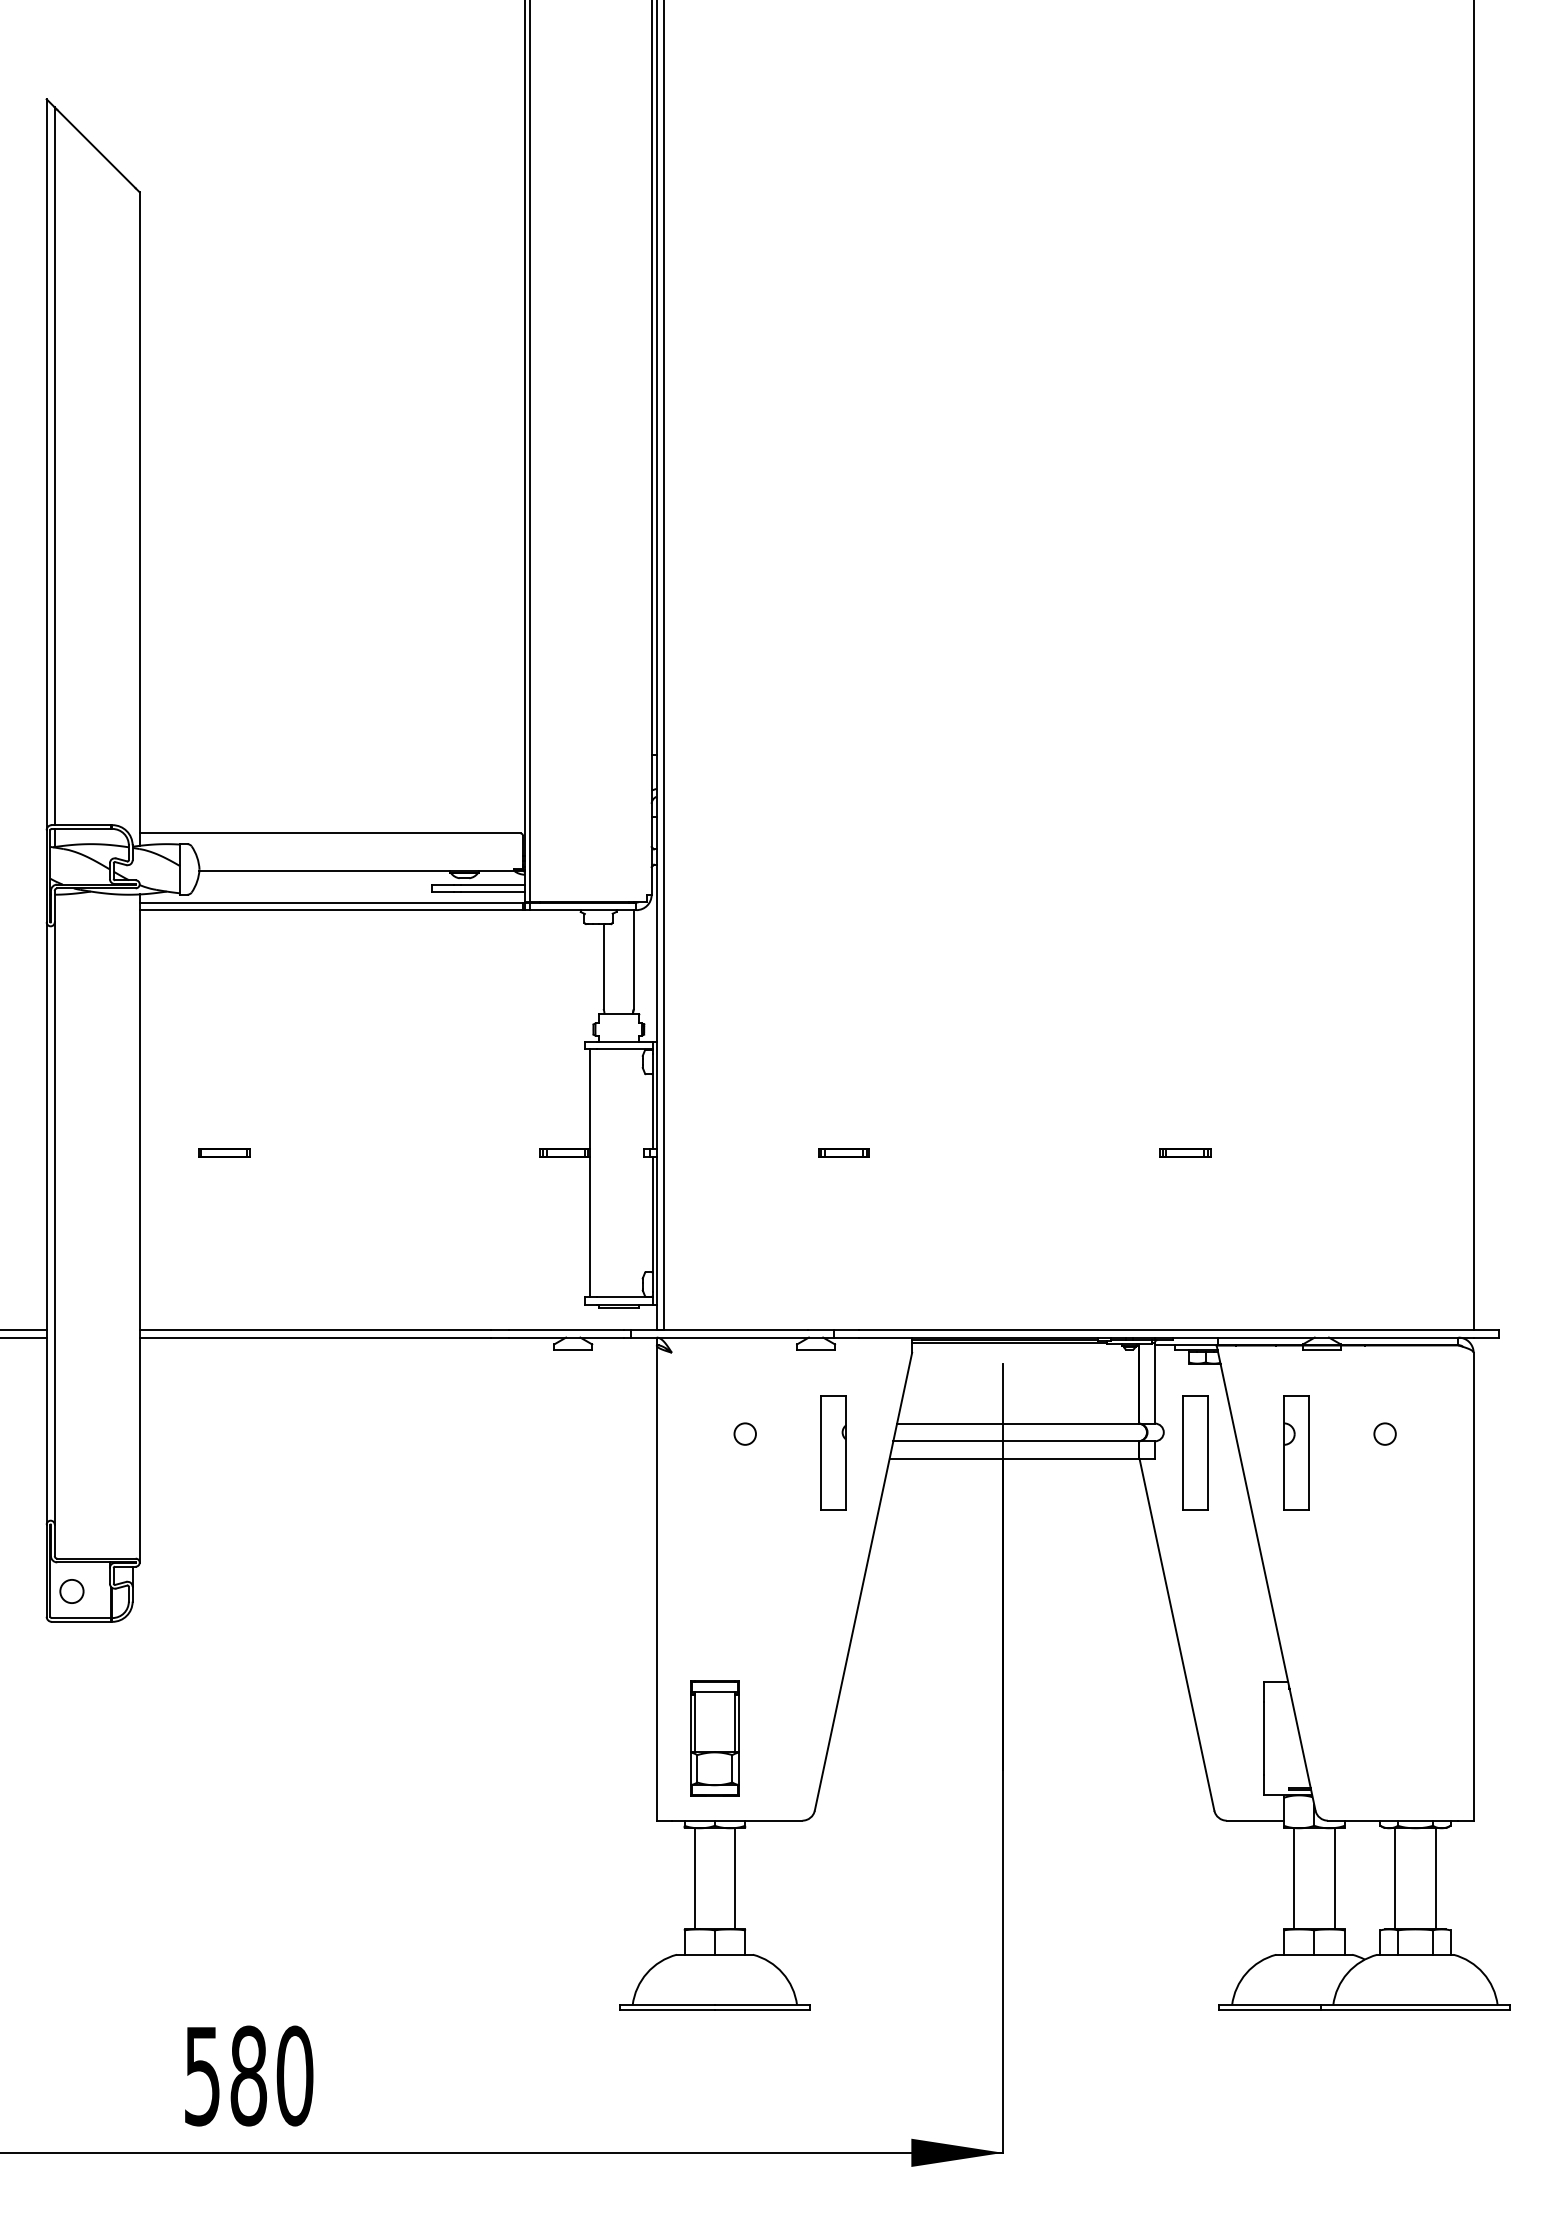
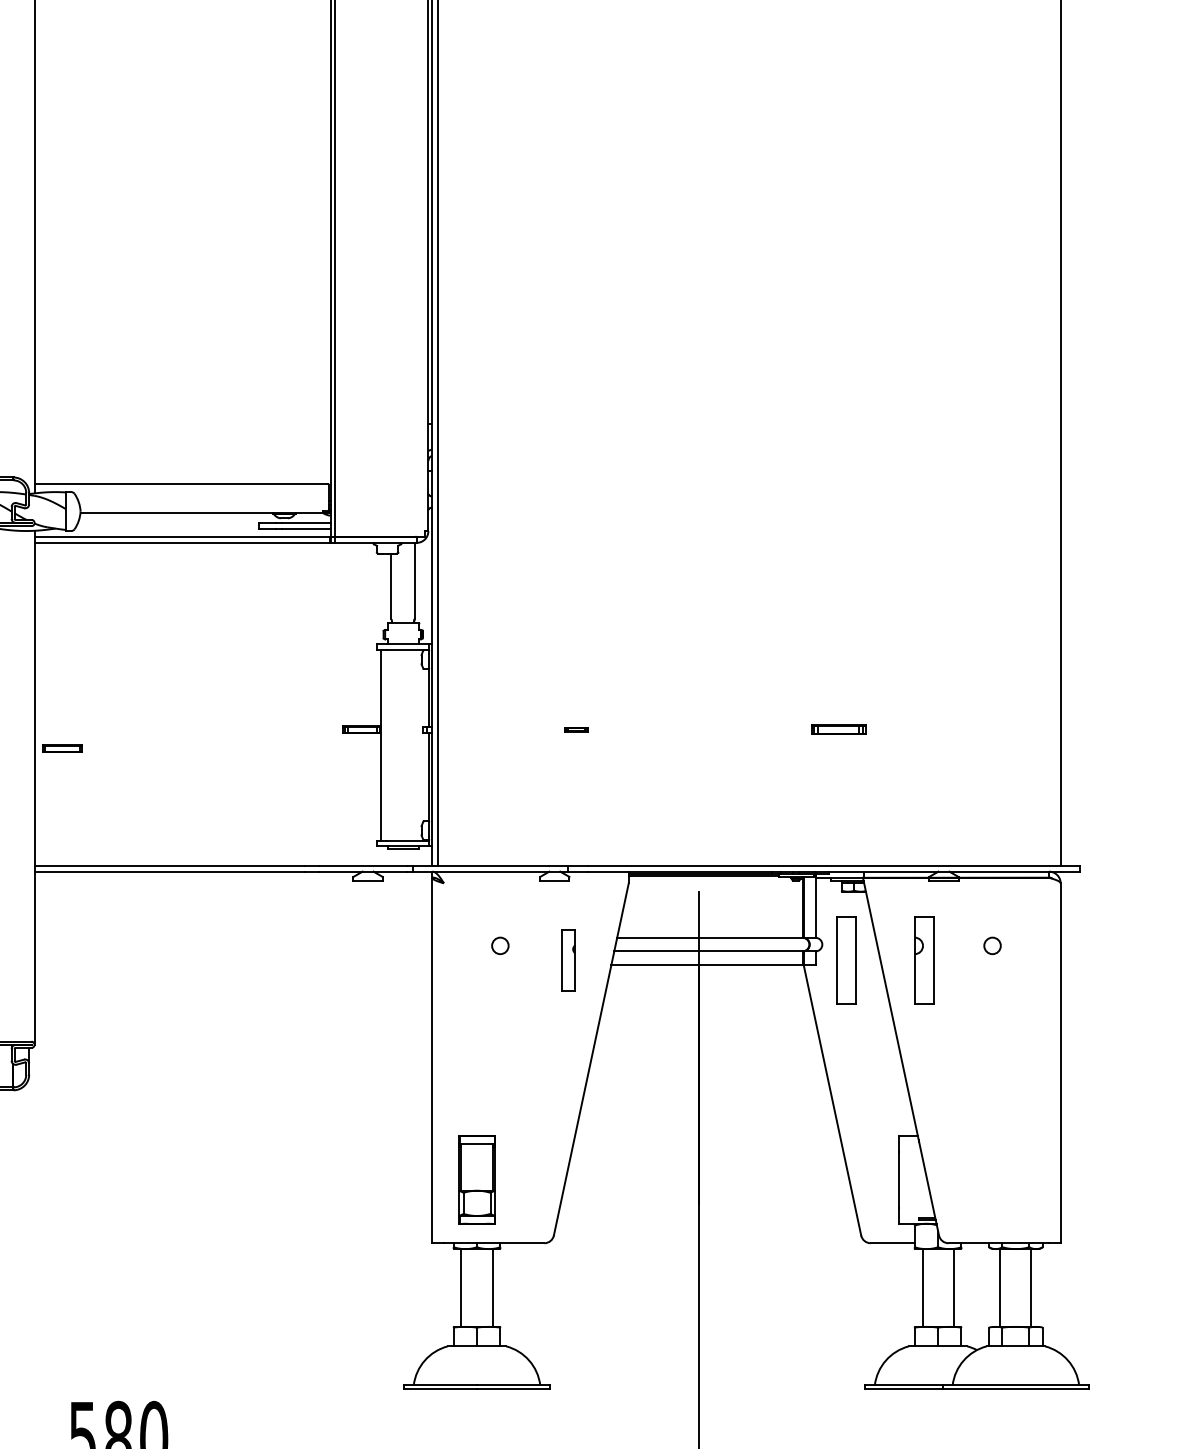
part: (224, 1152) -> (62, 748), moved
part: (843, 1152) -> (575, 729), size x0.6
part: (1185, 1152) -> (839, 729), size x1.4
part: (833, 1452) -> (568, 960), size x0.7

